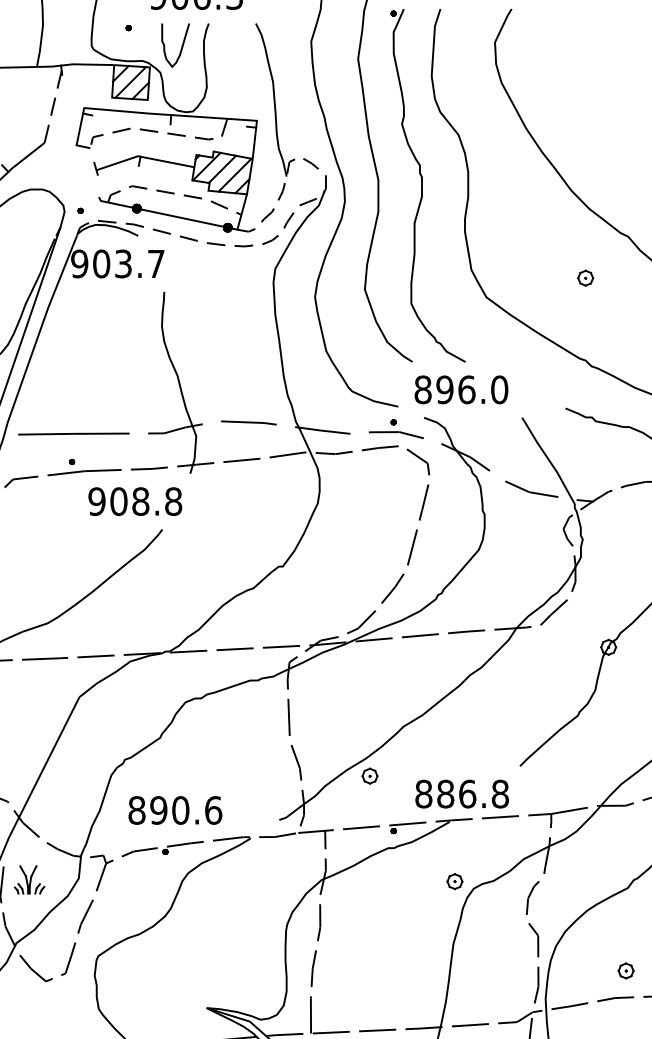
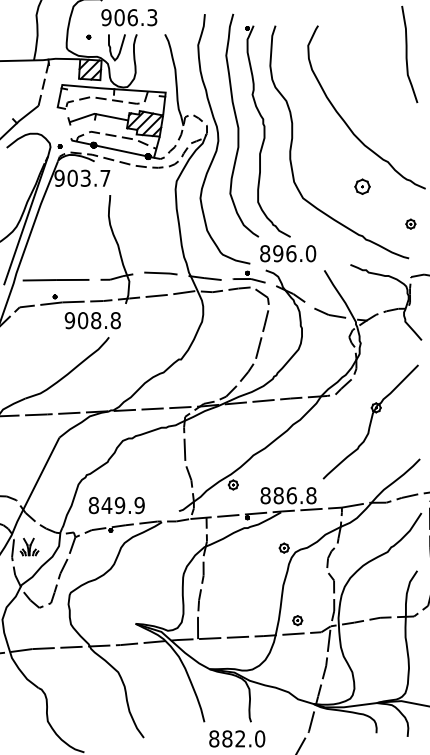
part: (585, 277) -> (362, 186), size x1.6
text: (184, 810) -> (122, 505), 890.6 -> 849.9
part: (625, 970) -> (297, 620), moved

